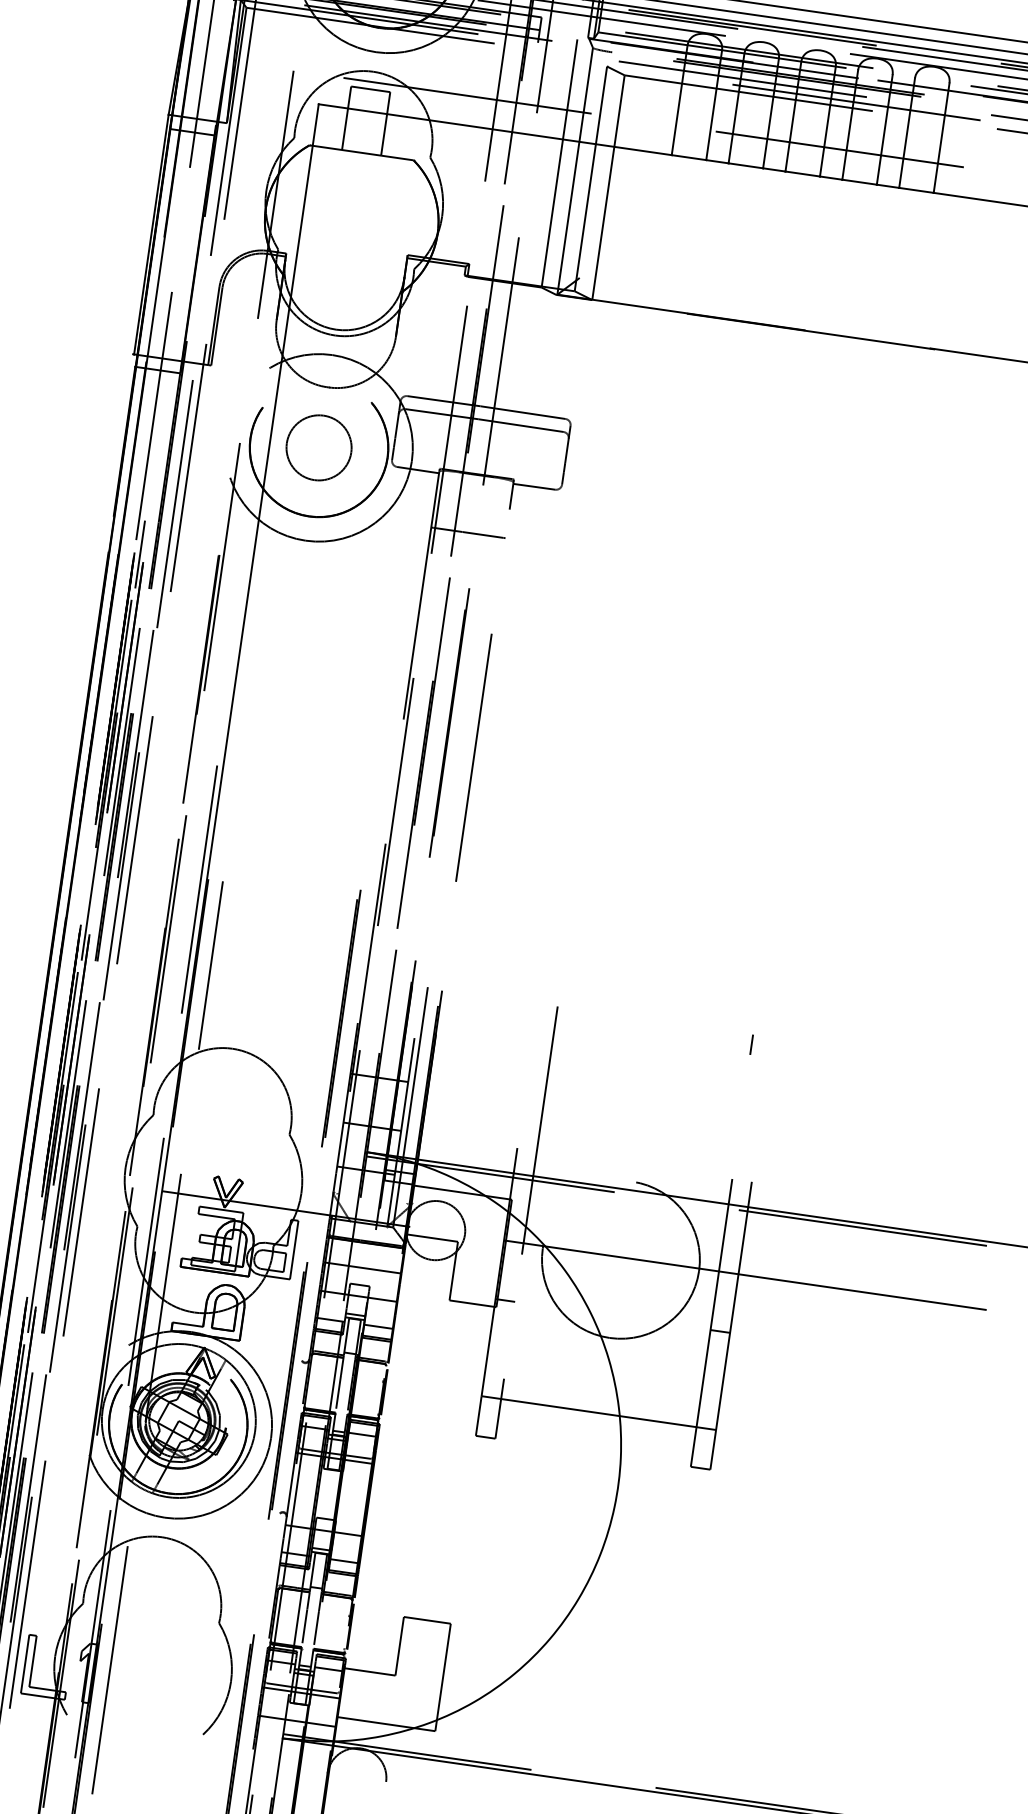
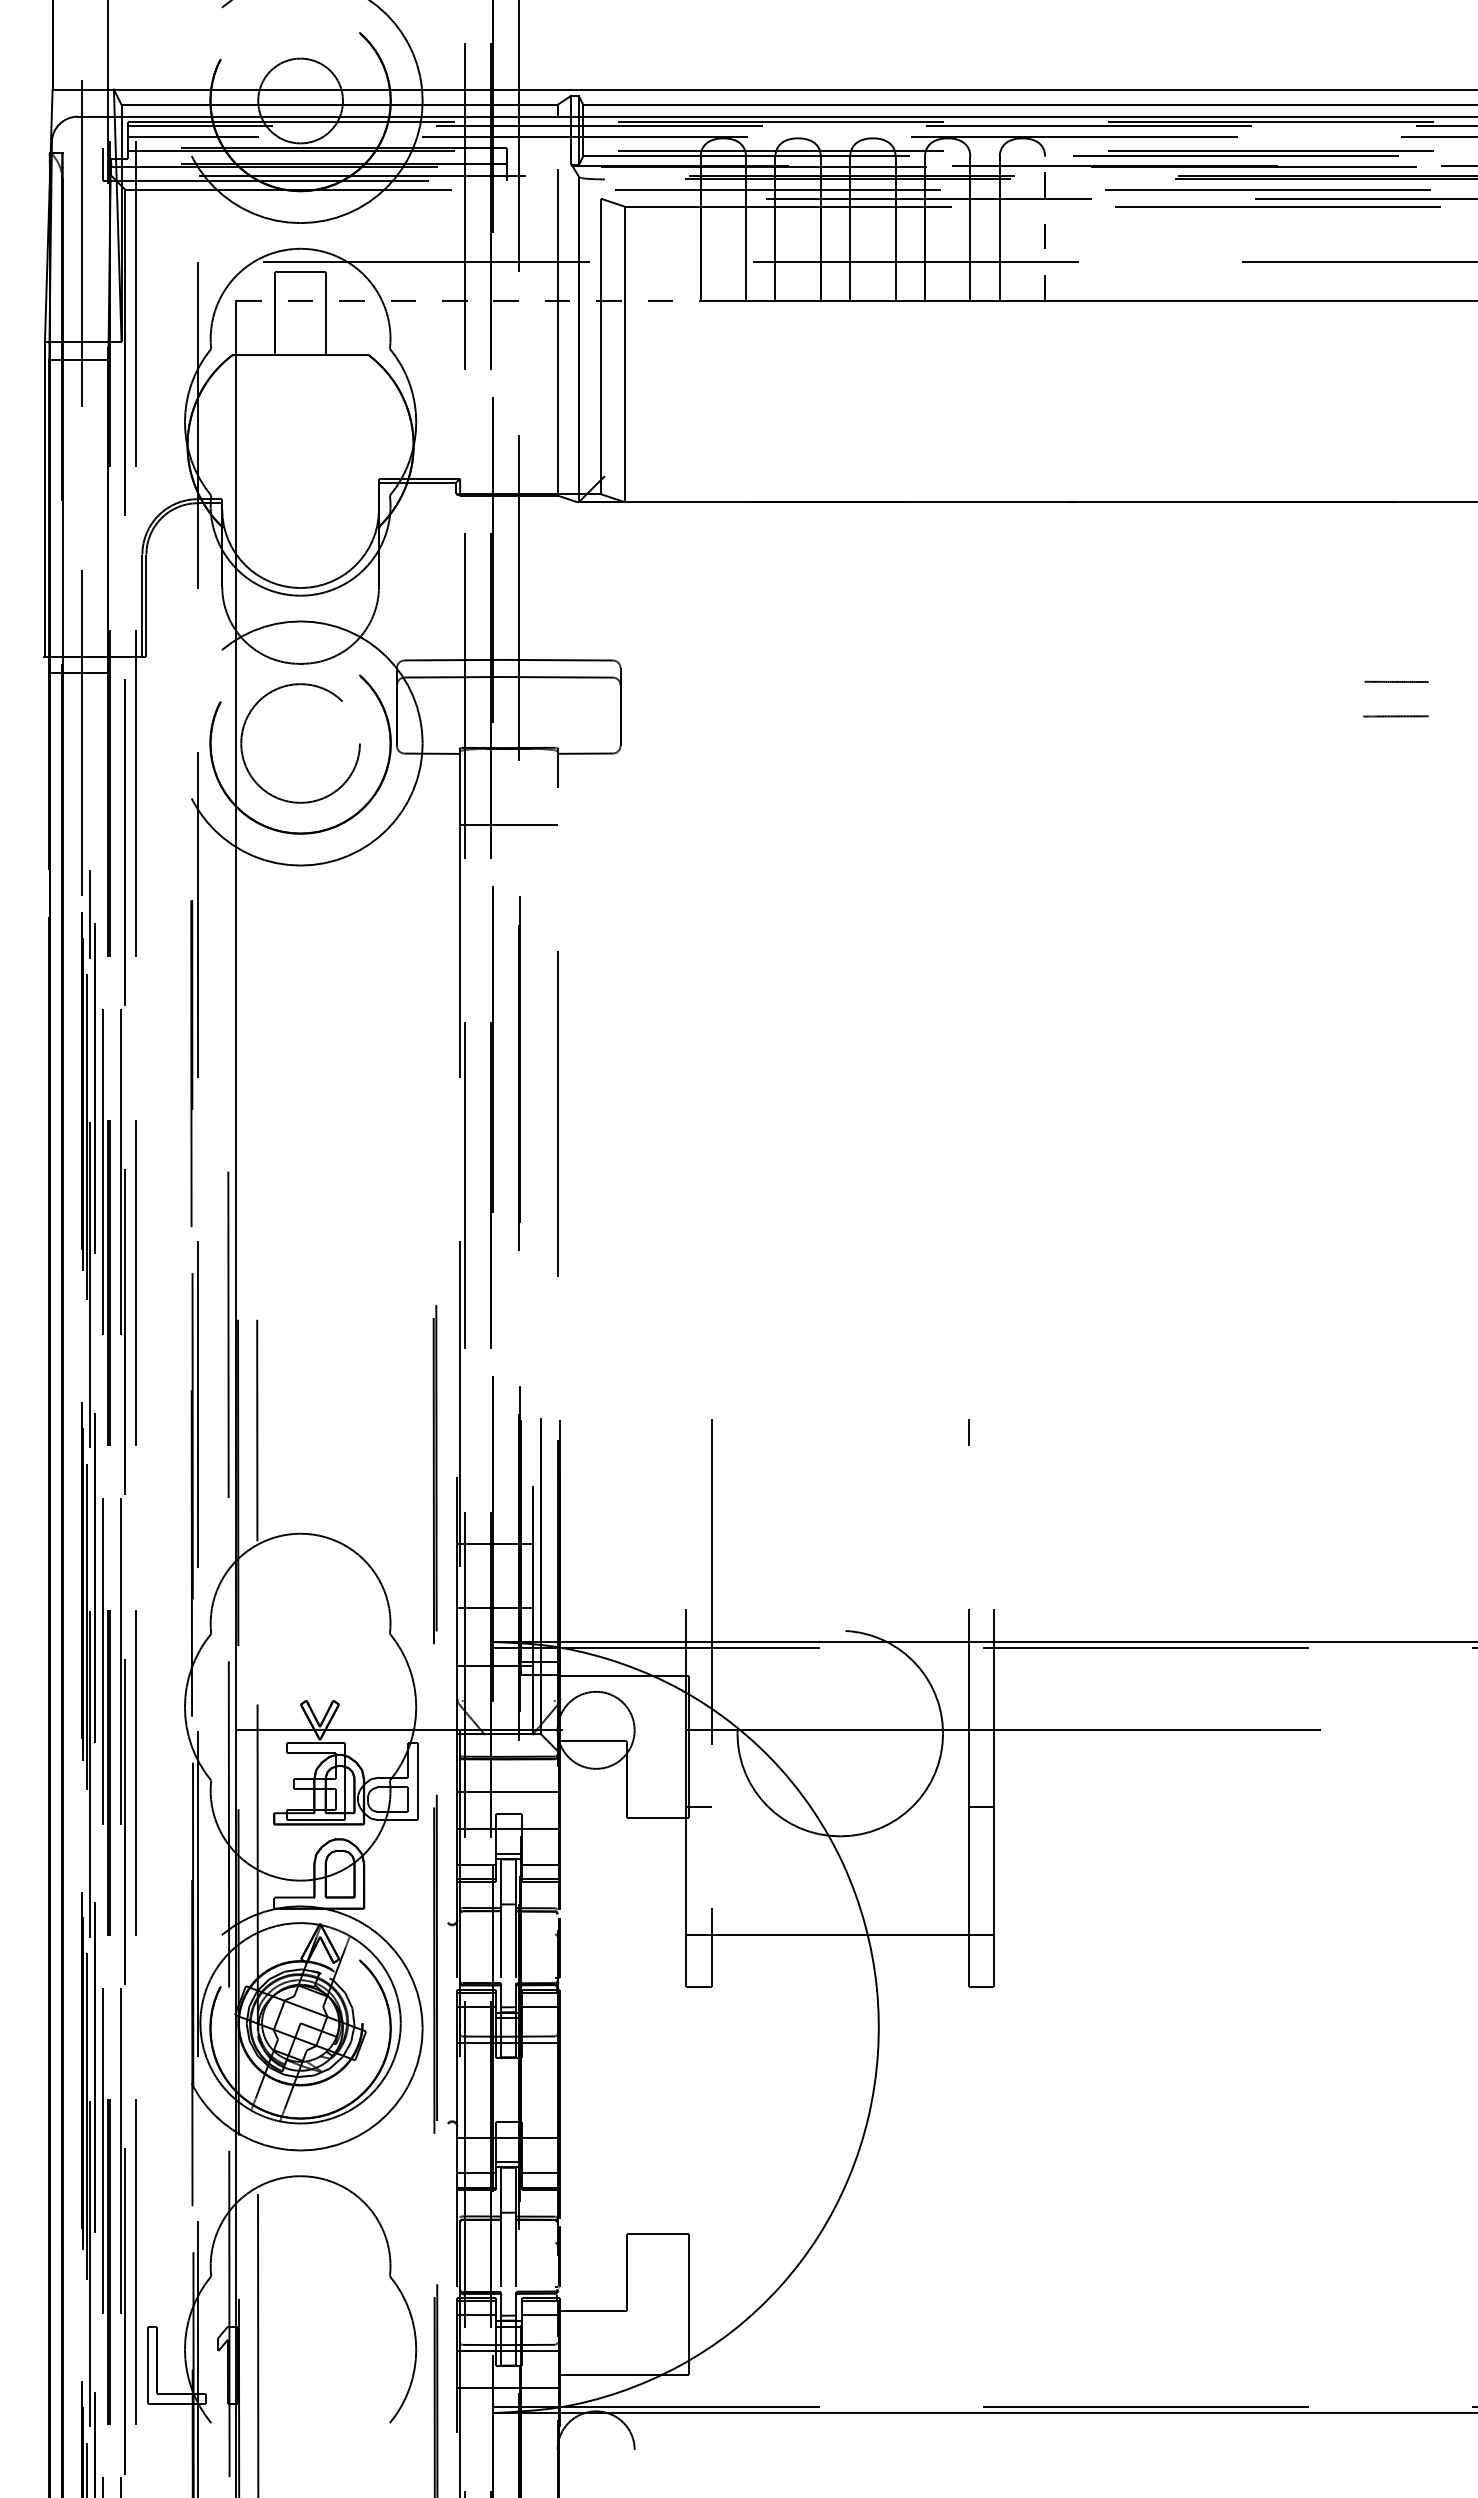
line: (496, 129) -> (469, 300), solid -> dashed
line: (941, 137) -> (1045, 228), solid -> dashed
circle: (319, 447) -> (300, 743), size x1.4

